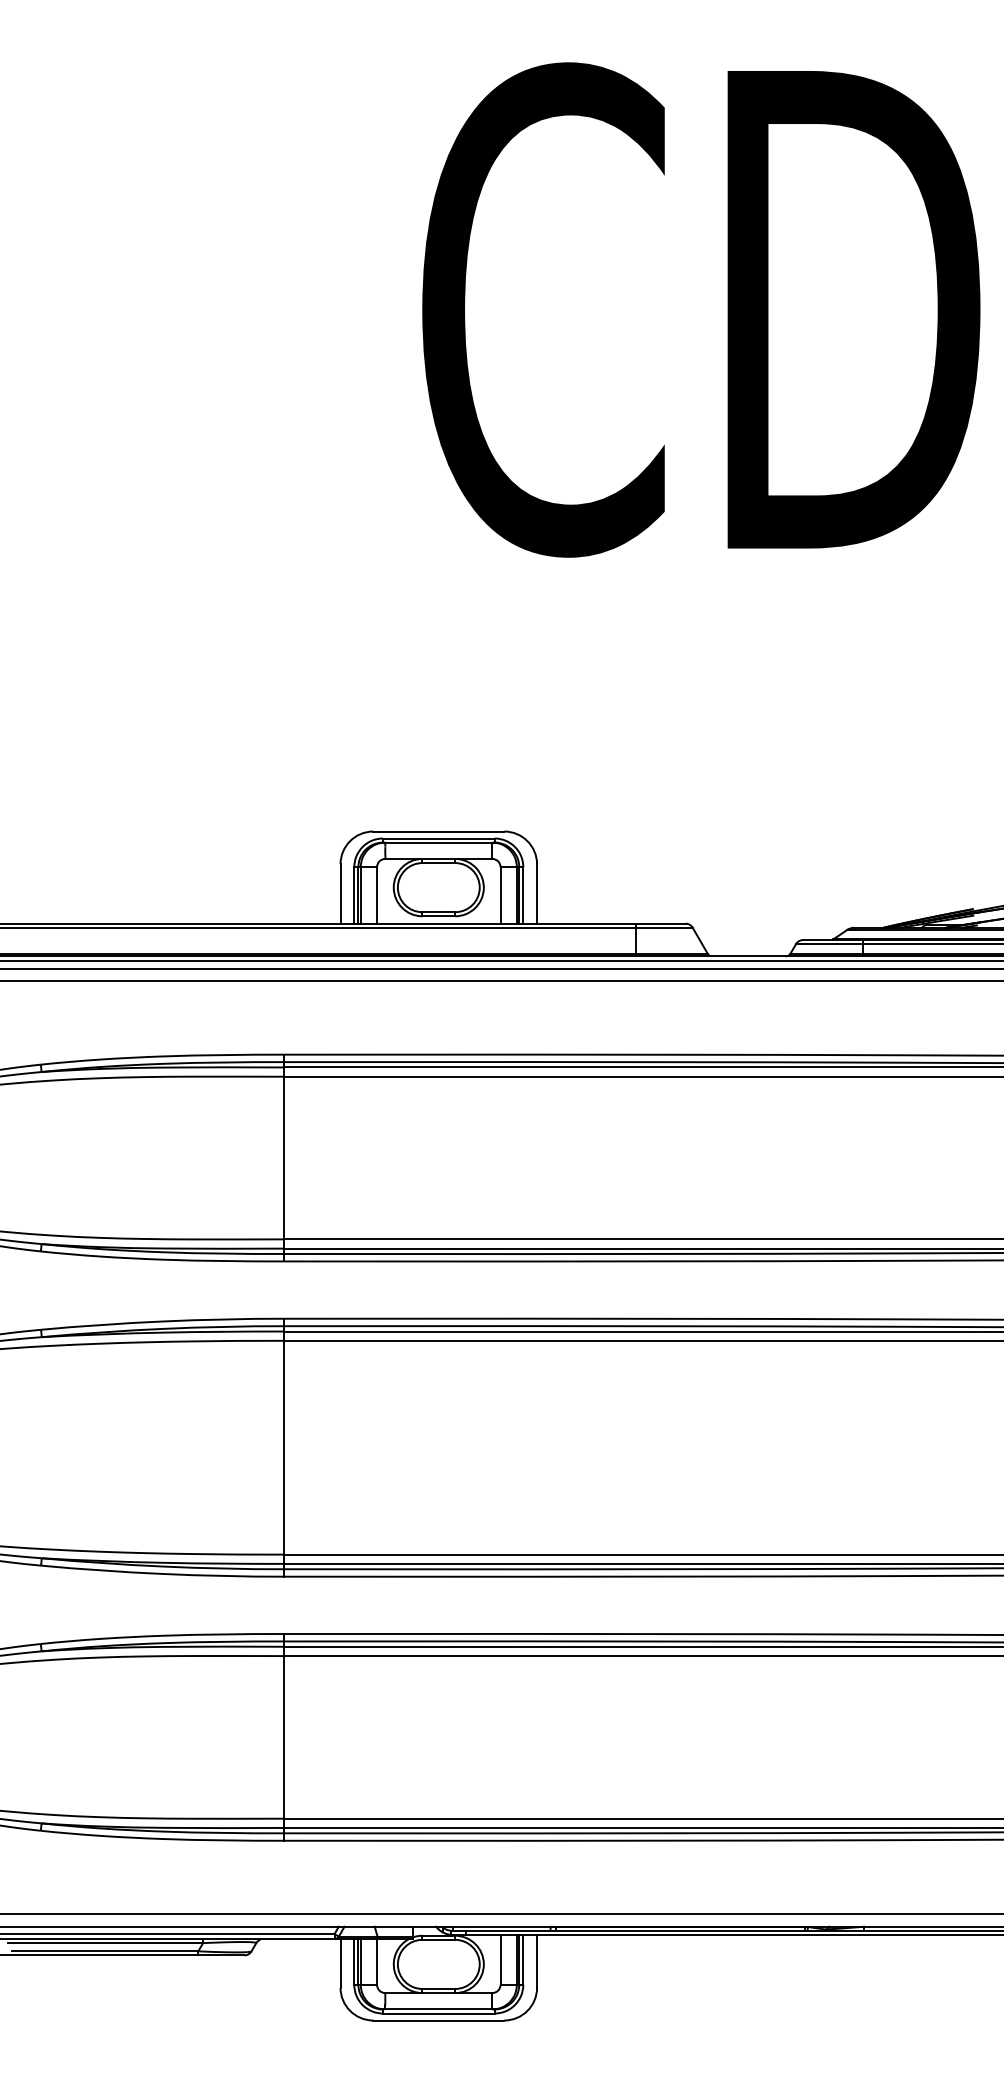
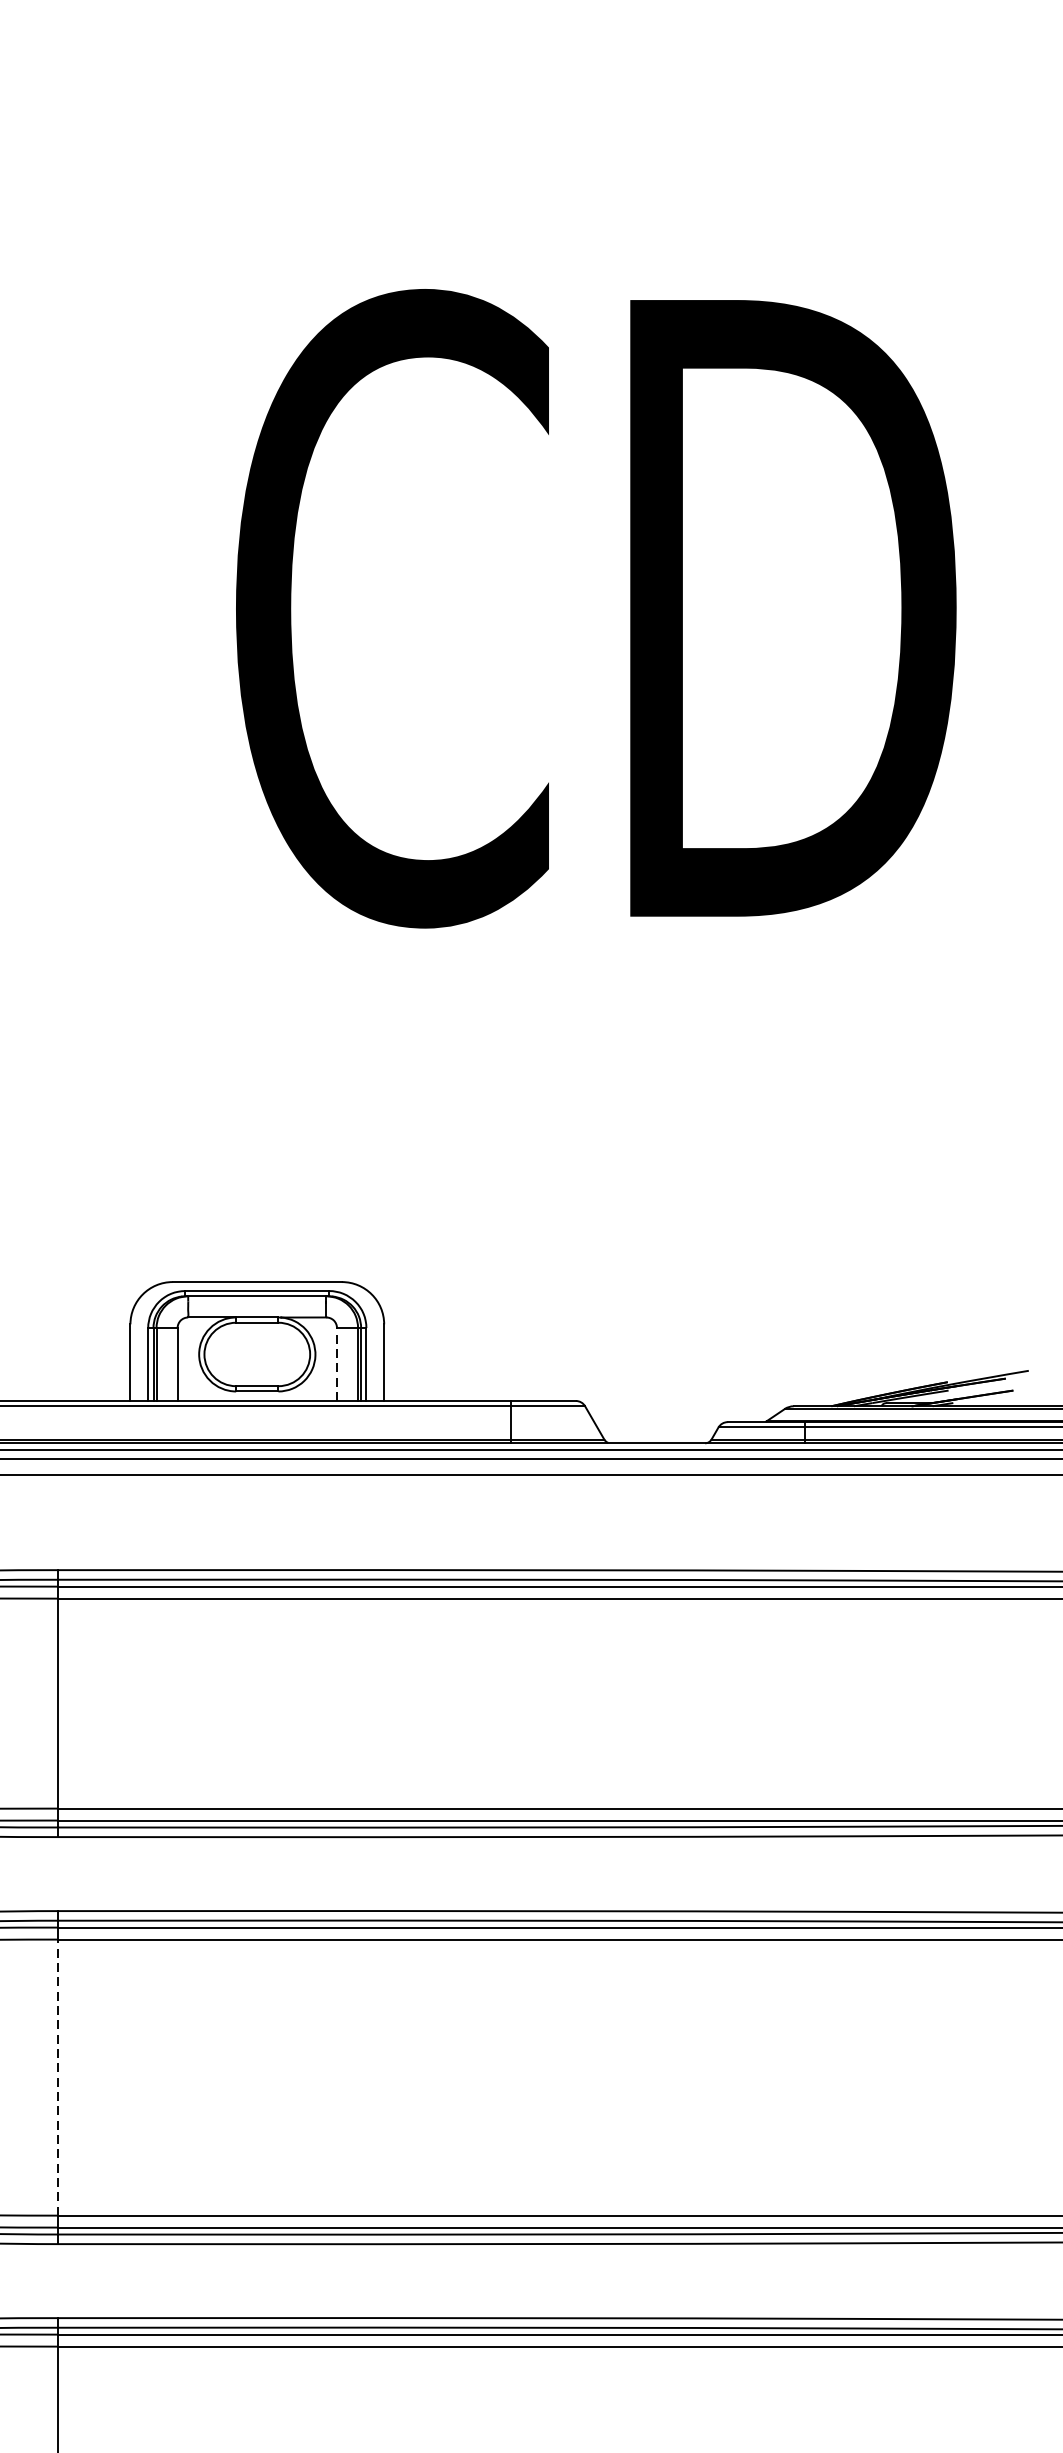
line: (500, 894) -> (336, 1363), solid -> dashed
line: (284, 1447) -> (58, 2077), solid -> dashed

